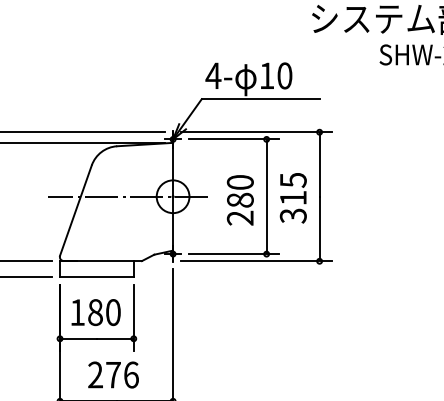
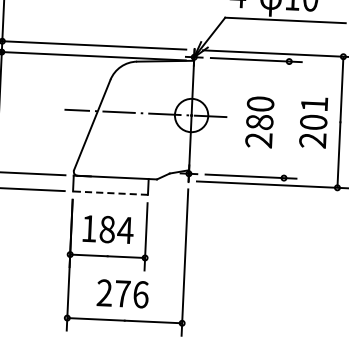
line: (266, 196) -> (286, 119), removed
text: (292, 198) -> (312, 122), 315 -> 201
line: (96, 276) -> (110, 192), solid -> dashed
text: (113, 312) -> (125, 230), 180 -> 184

